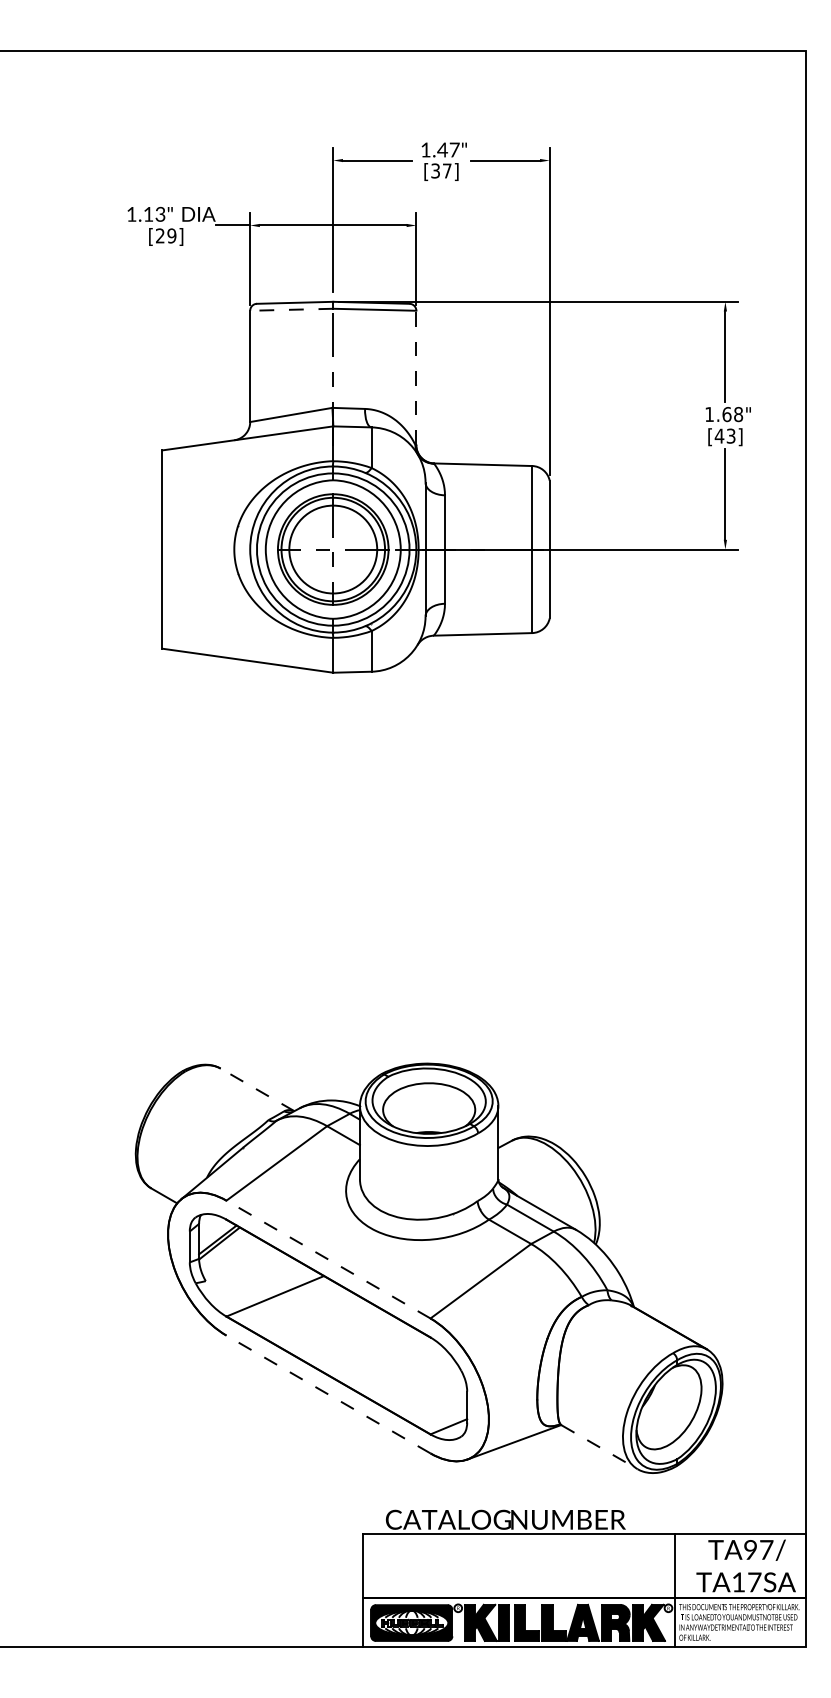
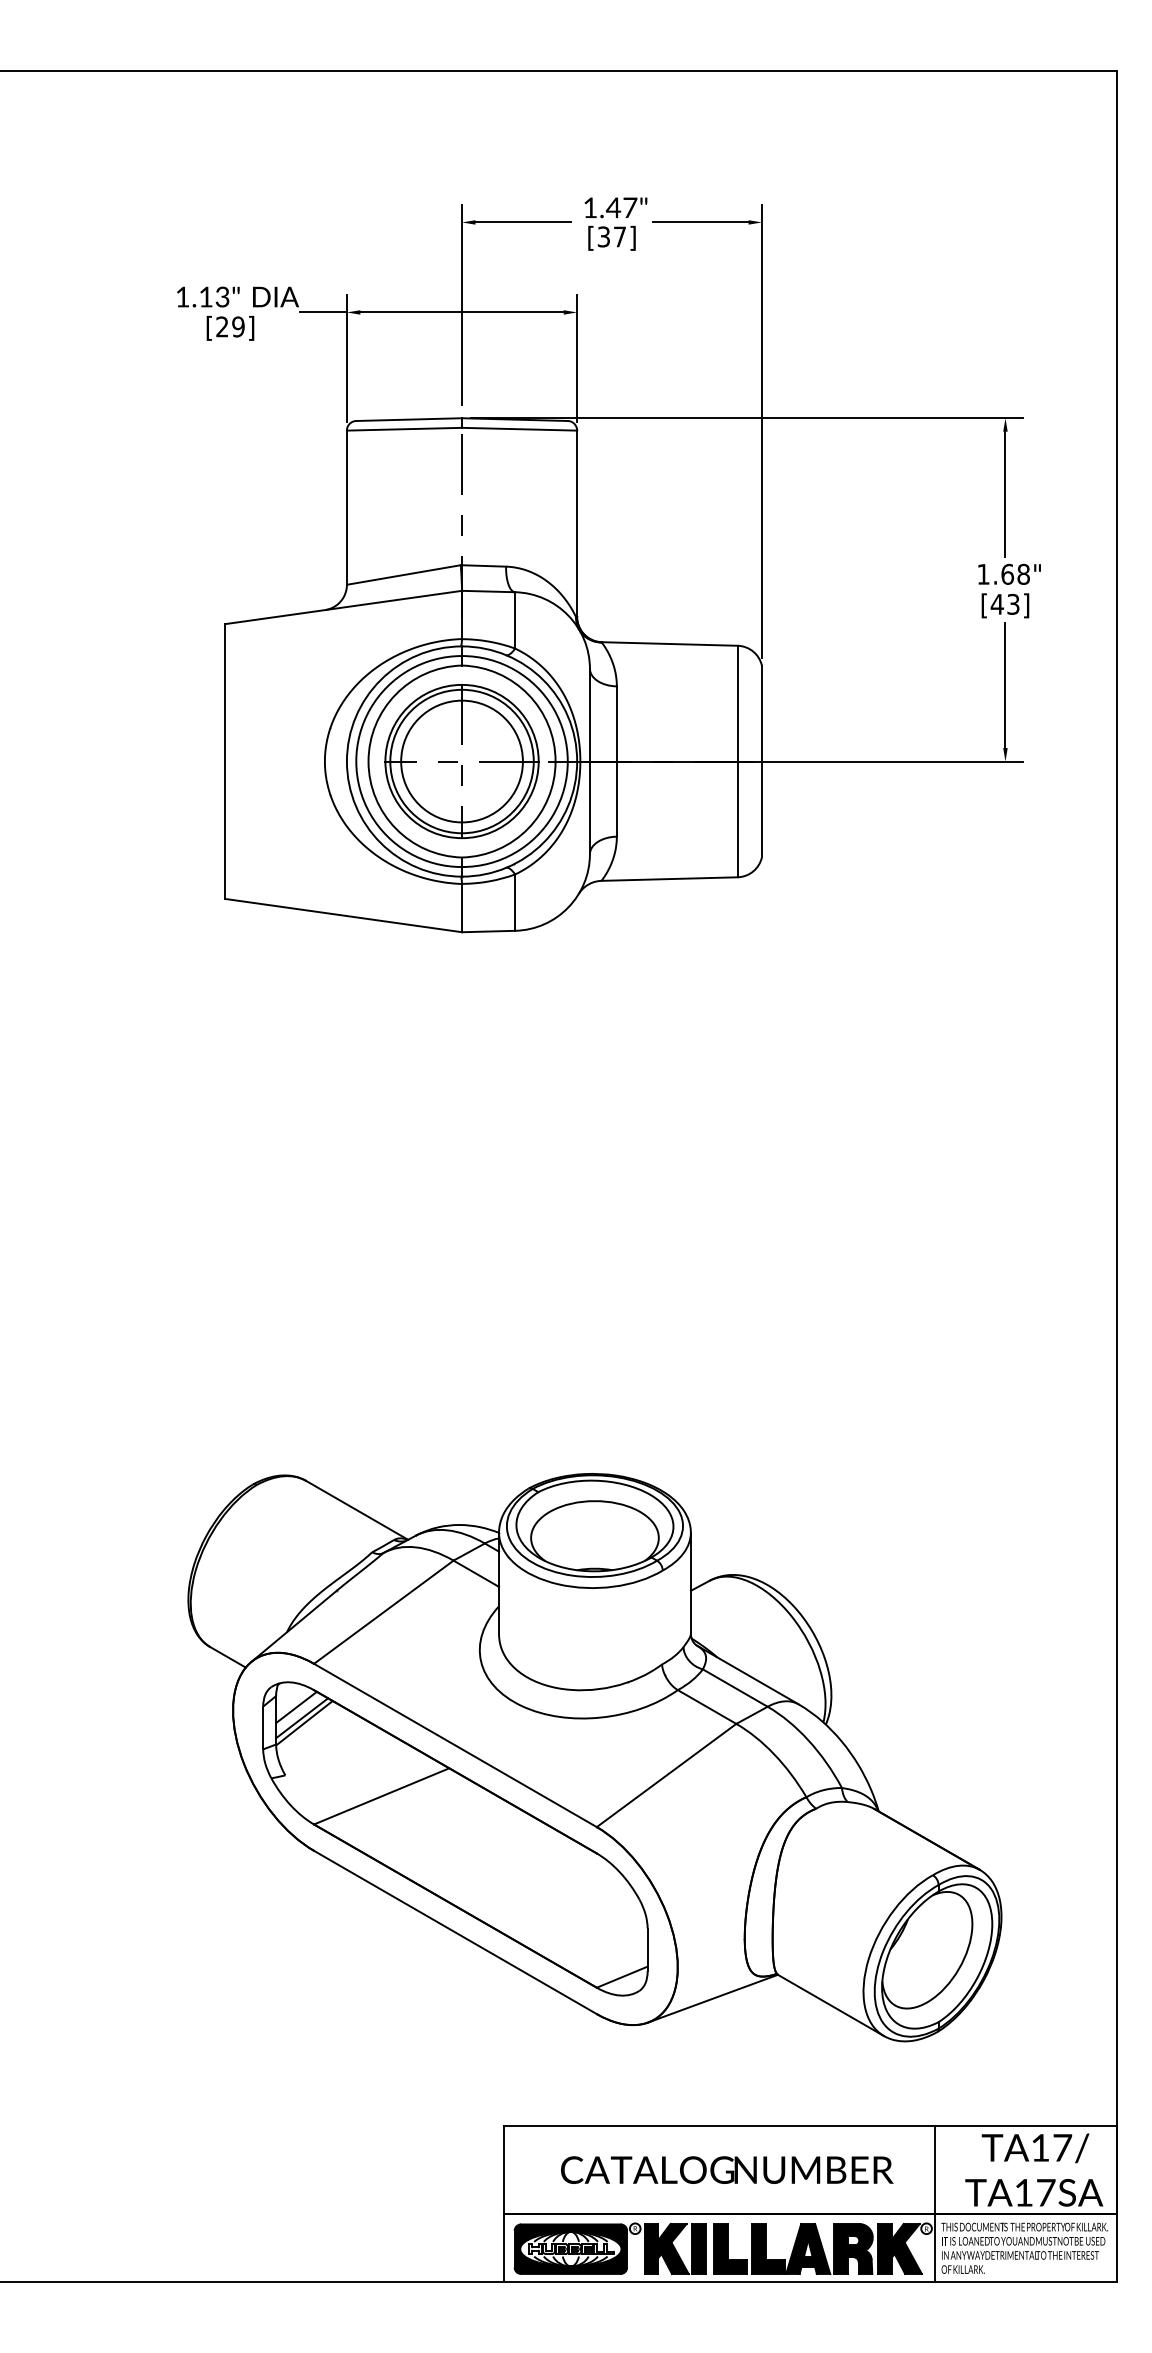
line: (291, 309) -> (404, 429), dashed -> solid
line: (416, 377) -> (577, 523), dashed -> solid
line: (257, 1090) -> (357, 1510), dashed -> solid
line: (213, 1232) -> (296, 1707), added
line: (328, 1259) -> (455, 1745), dashed -> solid
line: (328, 1394) -> (455, 1932), dashed -> solid
line: (599, 1447) -> (831, 2005), dashed -> solid
text: (506, 1519) -> (727, 2169), moved
text: (750, 1549) -> (1040, 2147), TA97/ -> TA17/

